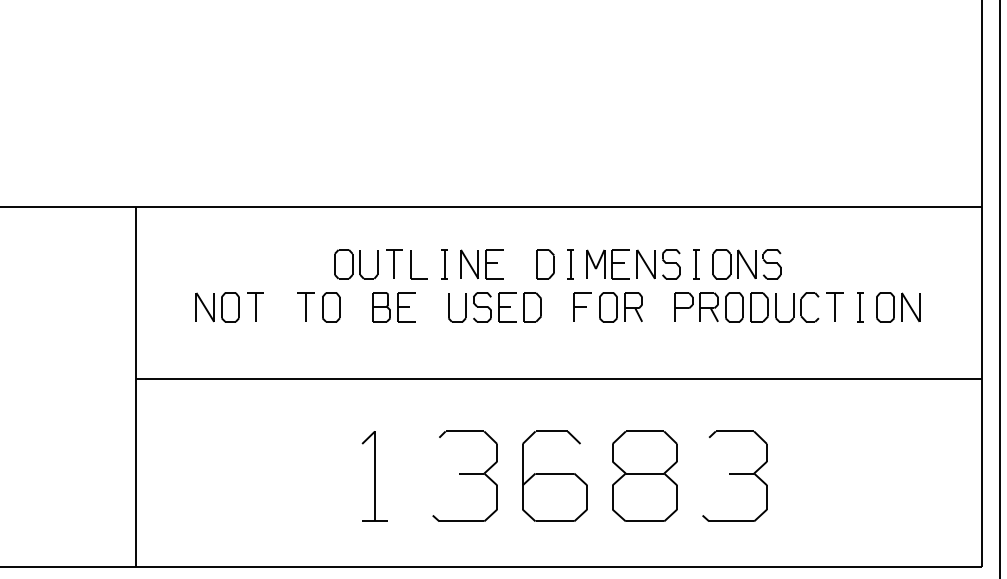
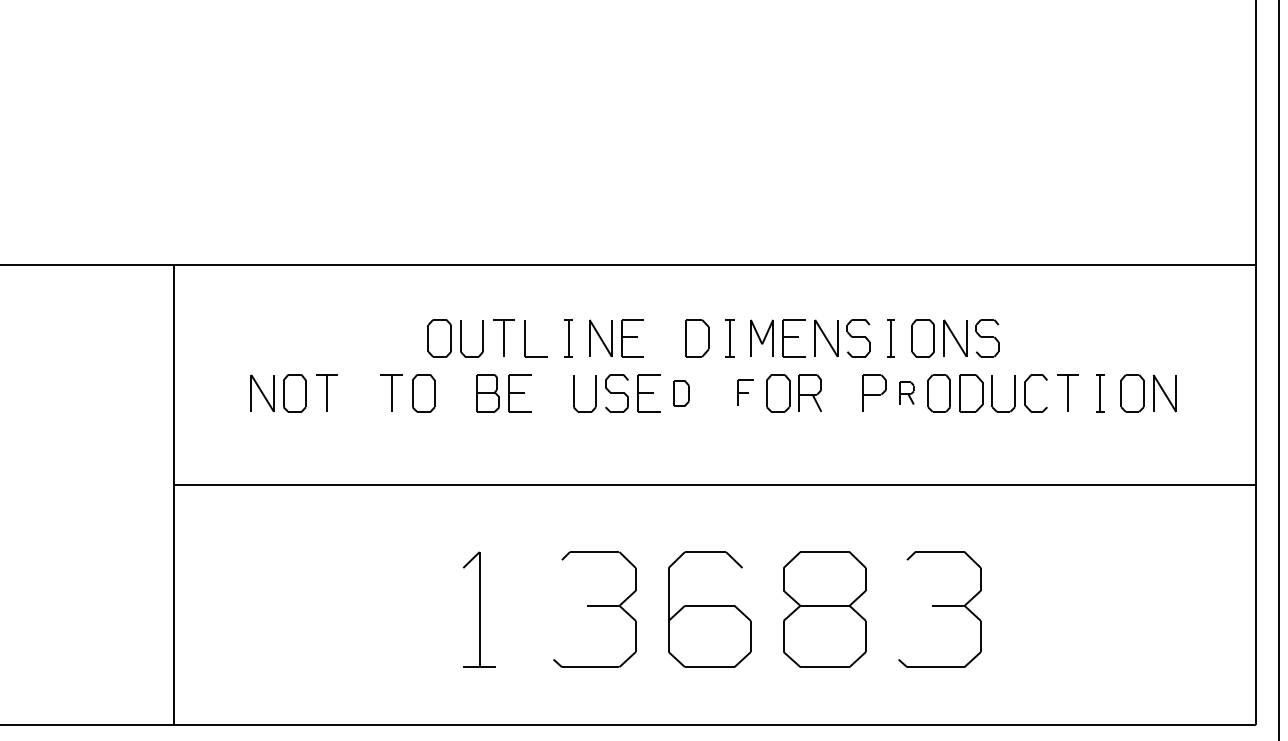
part: (582, 306) -> (745, 392), size x0.7
part: (532, 307) -> (681, 393), size x0.7
part: (708, 307) -> (906, 393), size x0.6

